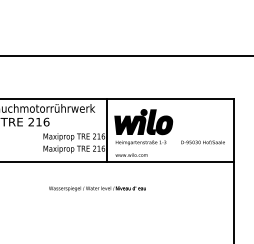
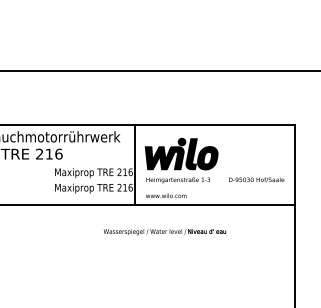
text: (97, 188) -> (164, 231), moved

